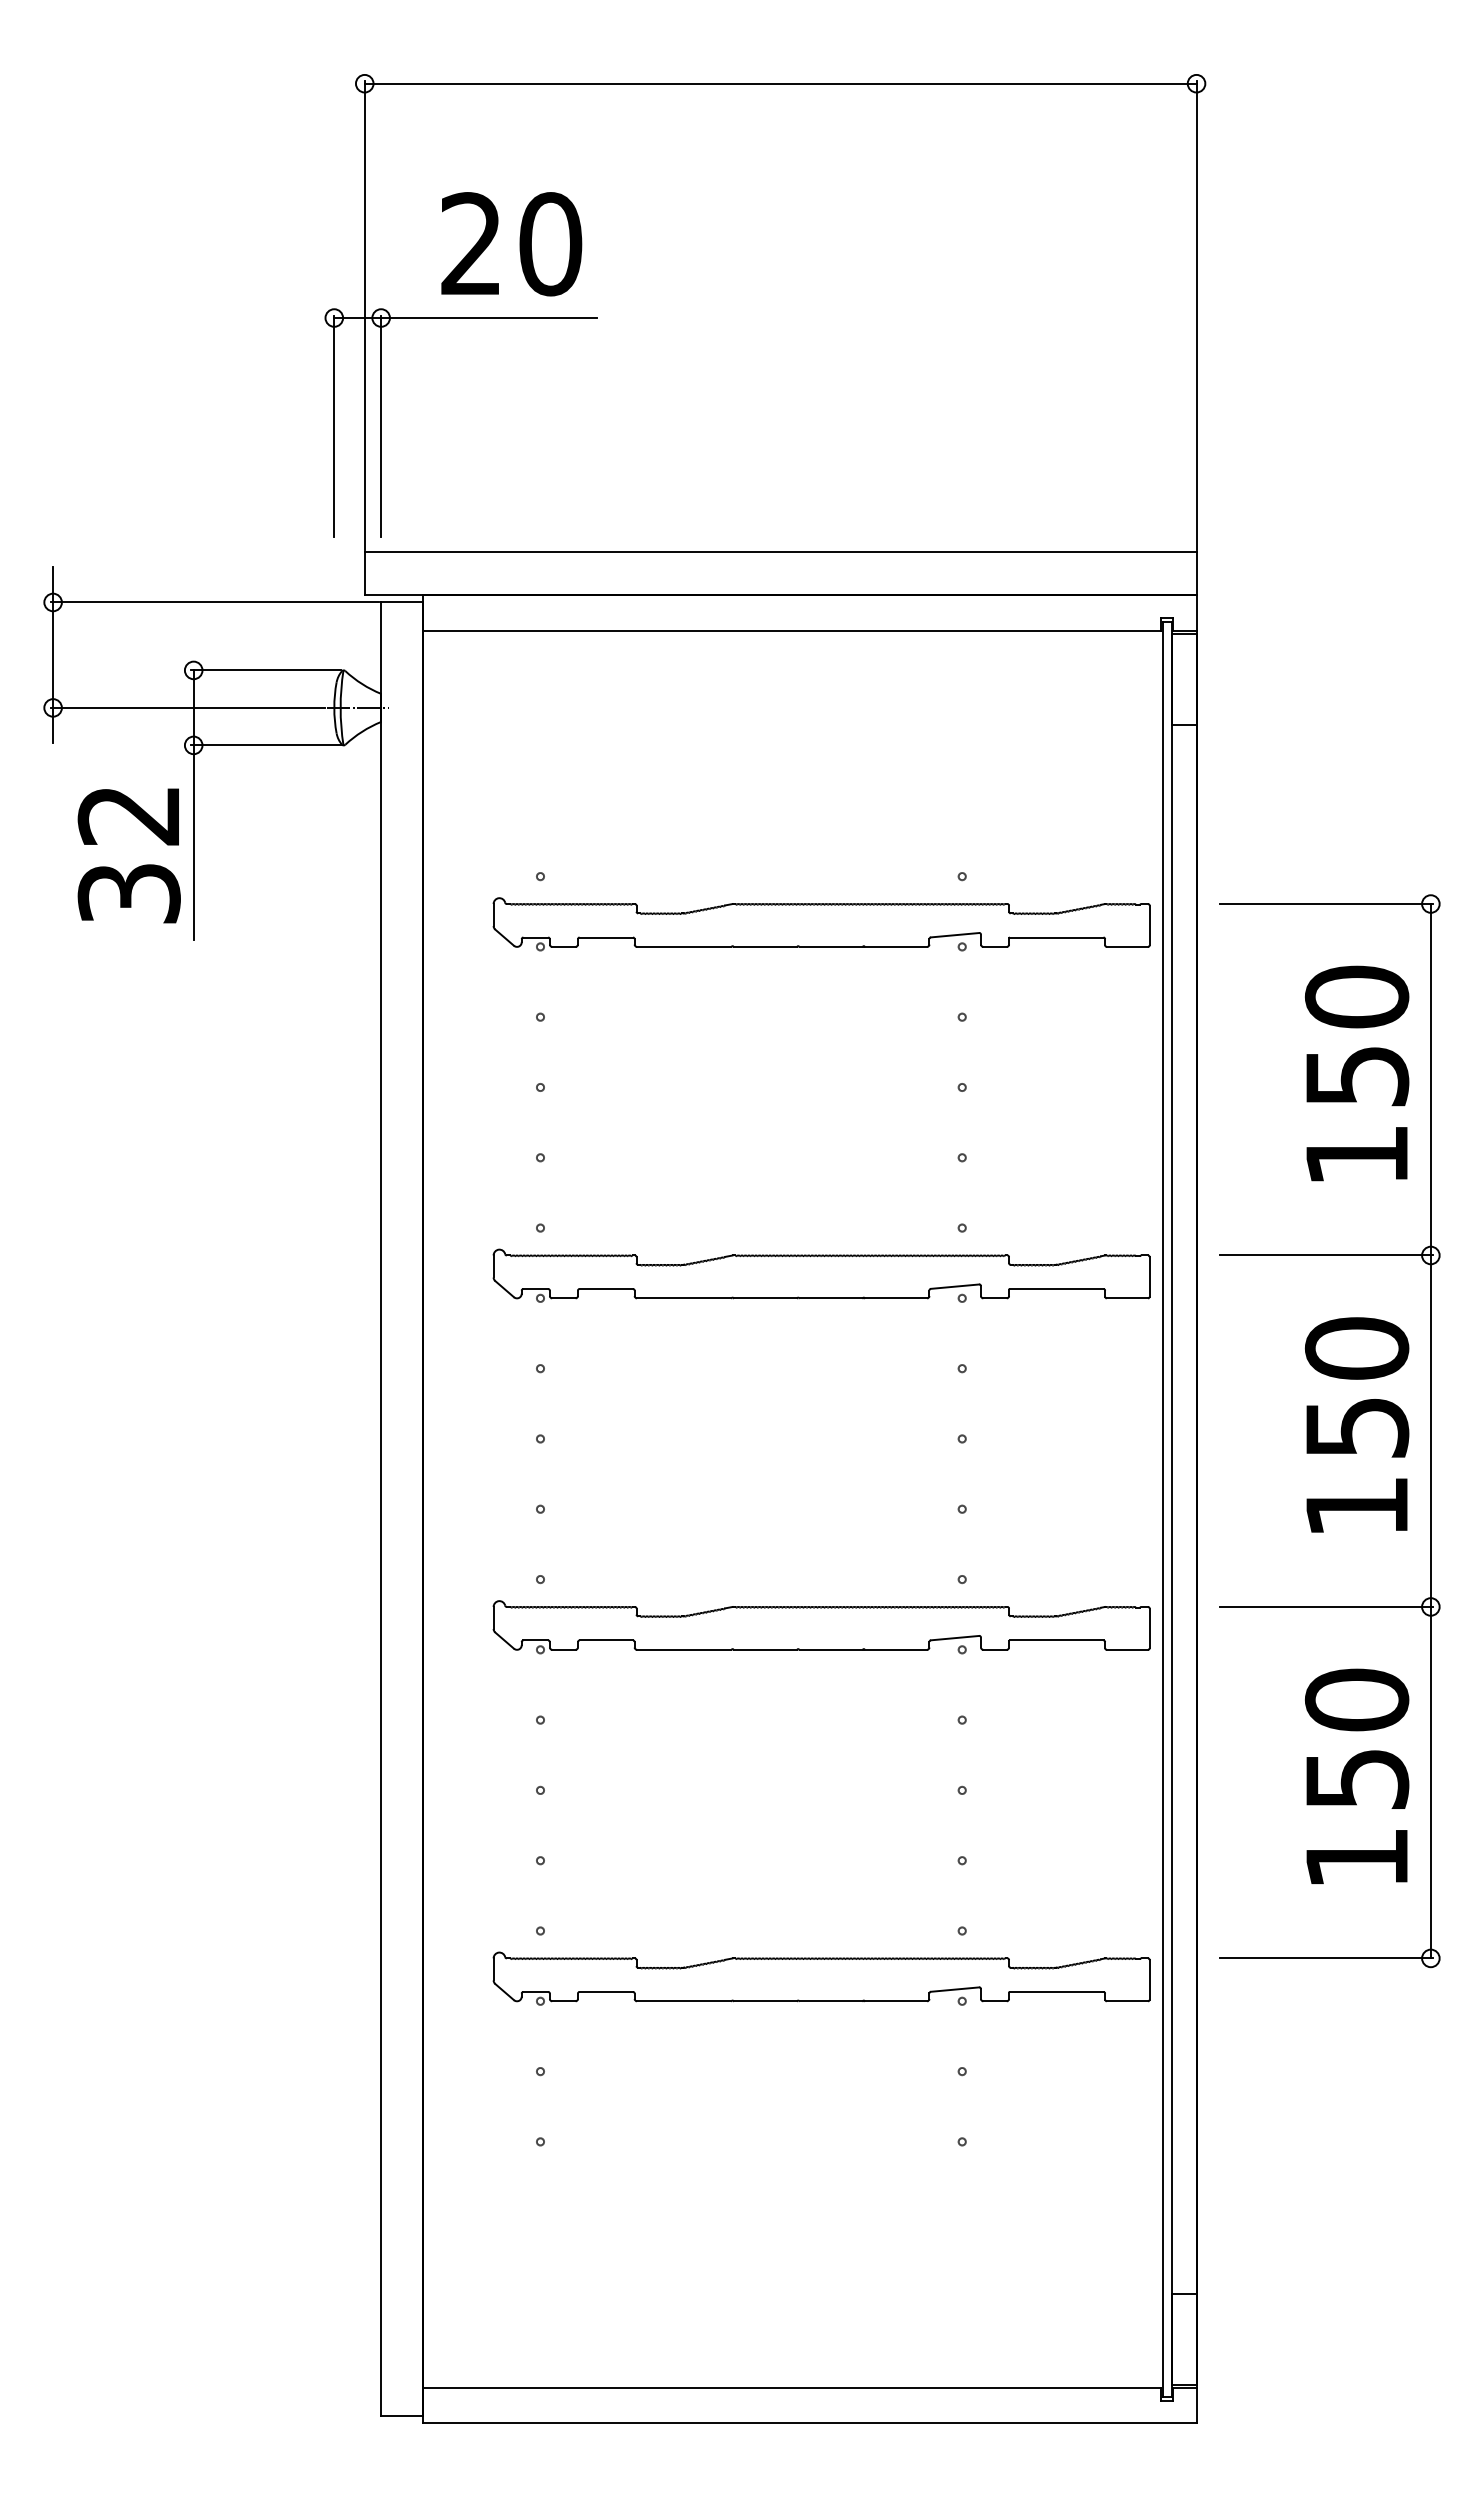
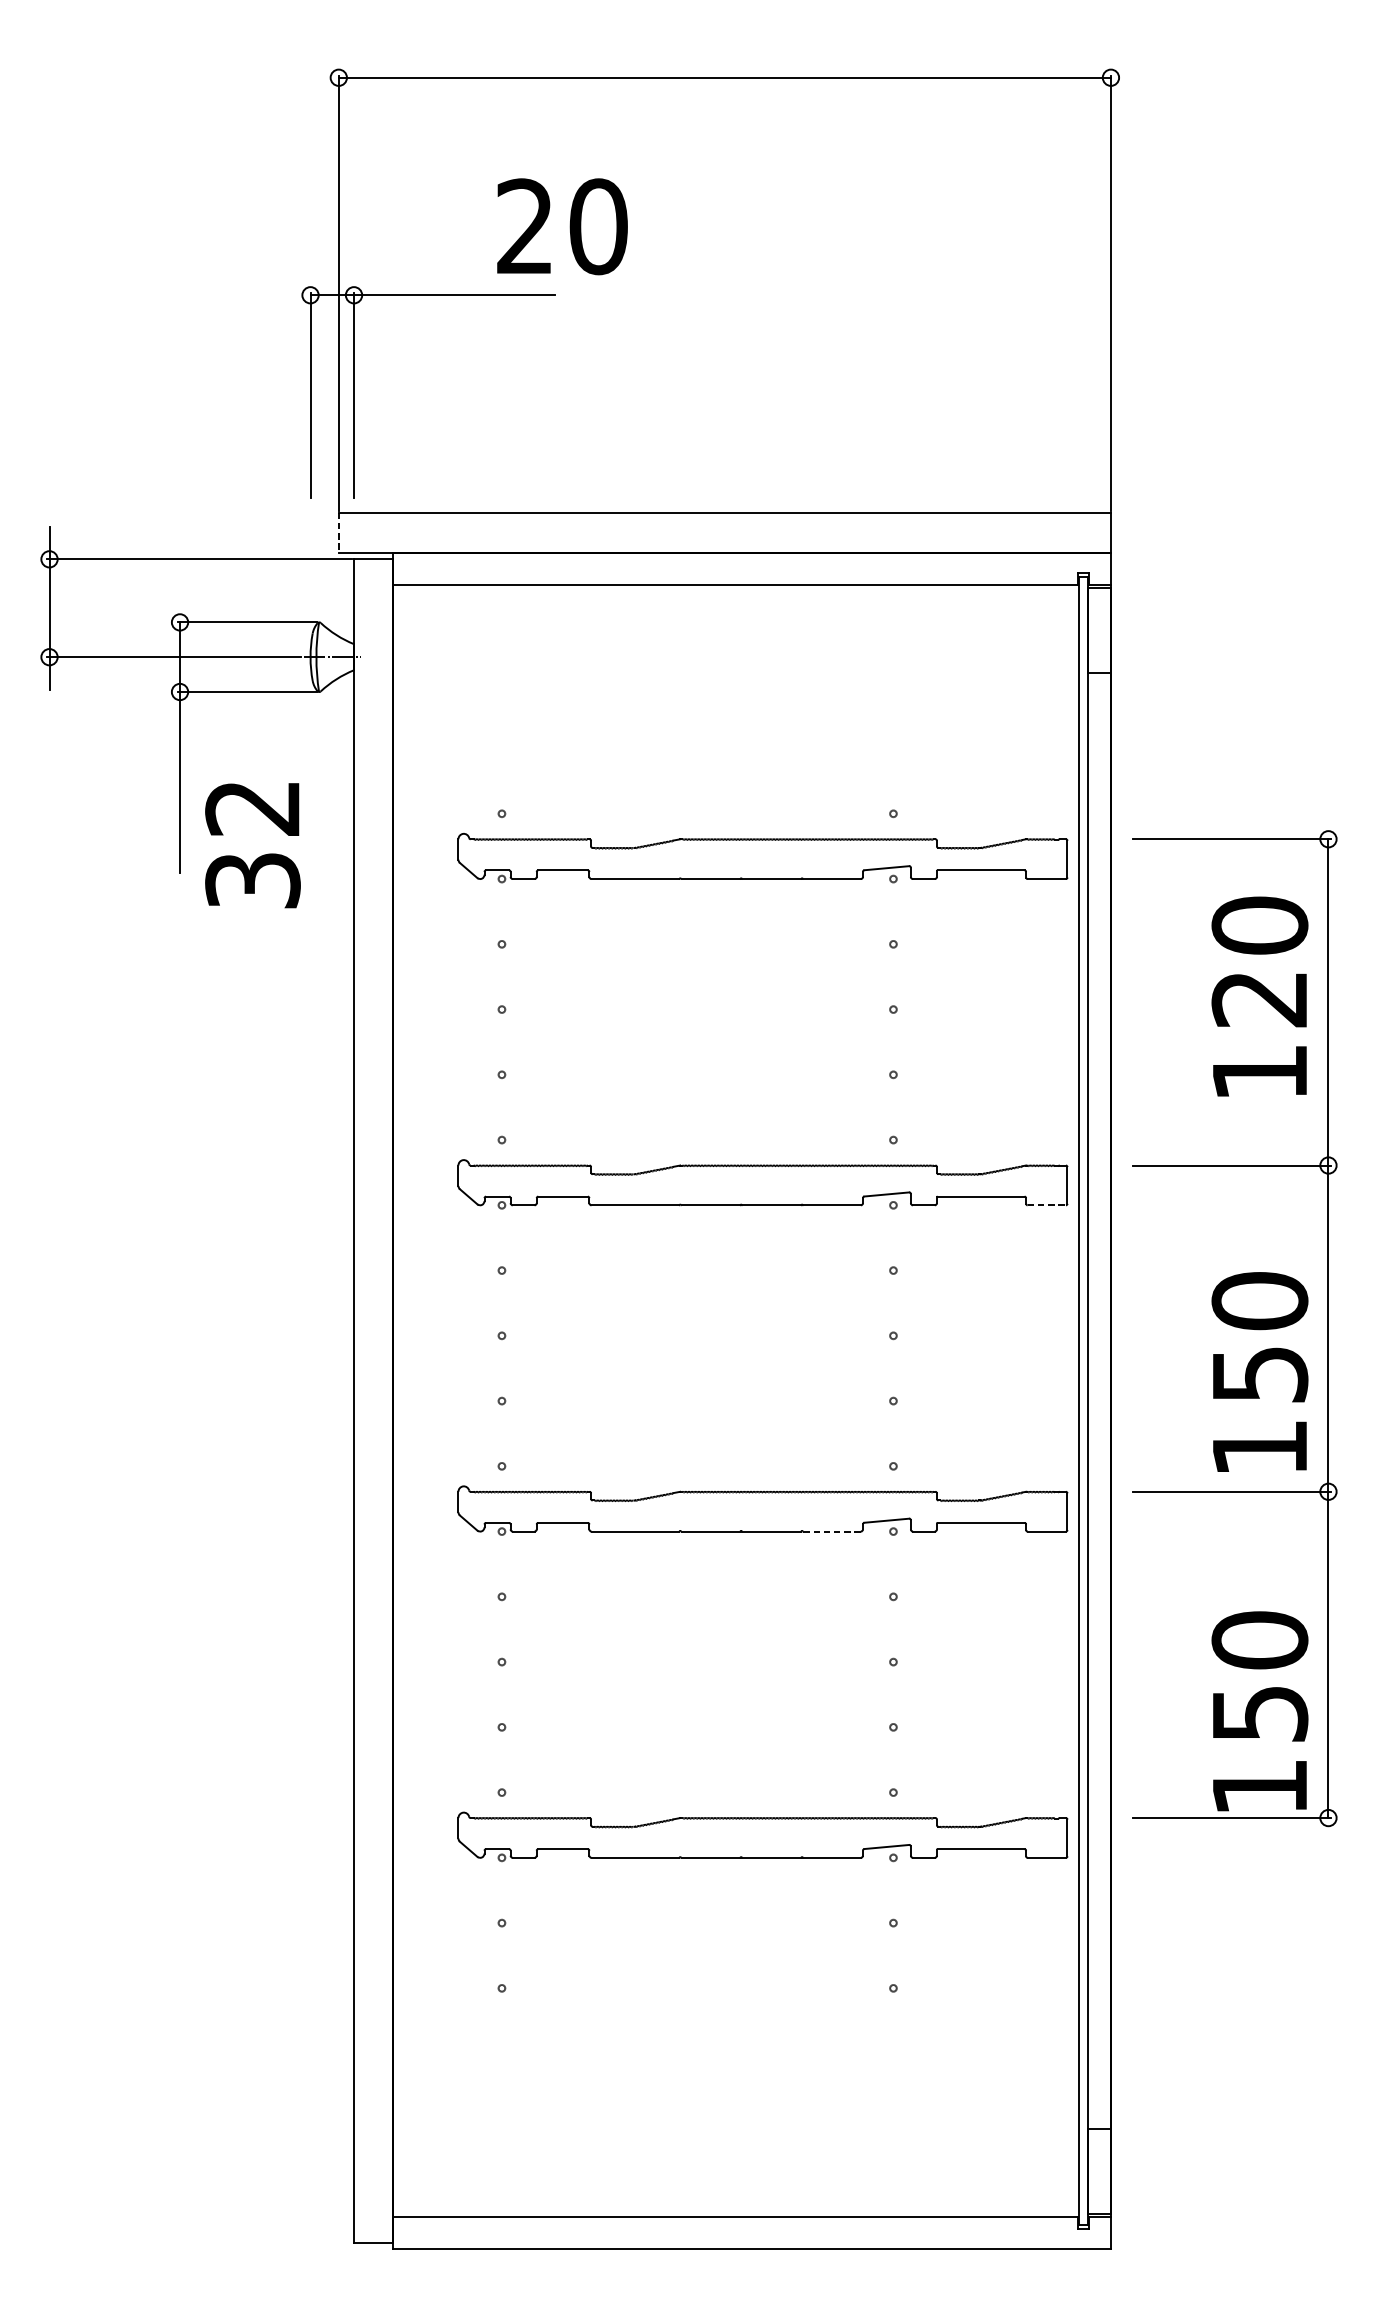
text: (511, 244) -> (562, 227), moved
line: (364, 573) -> (338, 532), solid -> dashed
text: (128, 855) -> (252, 845), moved
text: (1356, 1076) -> (1259, 999), 150 -> 120
line: (1127, 1298) -> (1046, 1205), solid -> dashed
text: (1357, 1424) -> (1260, 1371), moved
line: (896, 1649) -> (832, 1531), solid -> dashed
text: (1357, 1775) -> (1260, 1710), moved

